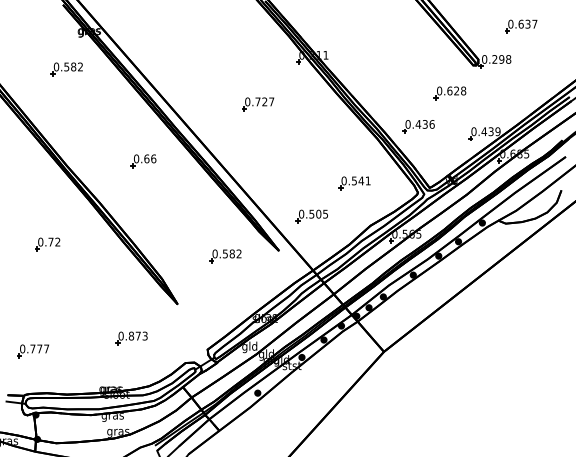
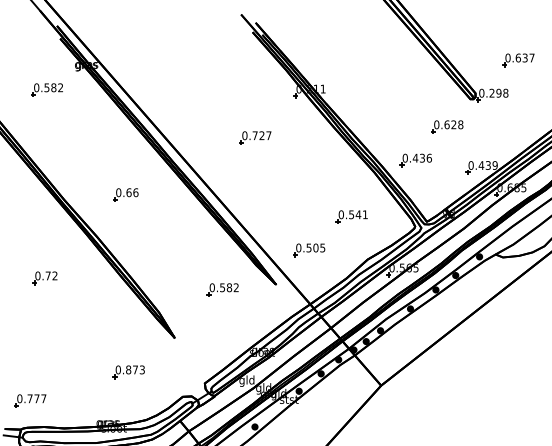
part: (66, 69) -> (46, 90), moved
part: (143, 161) -> (125, 195), moved
part: (32, 351) -> (29, 401), moved

